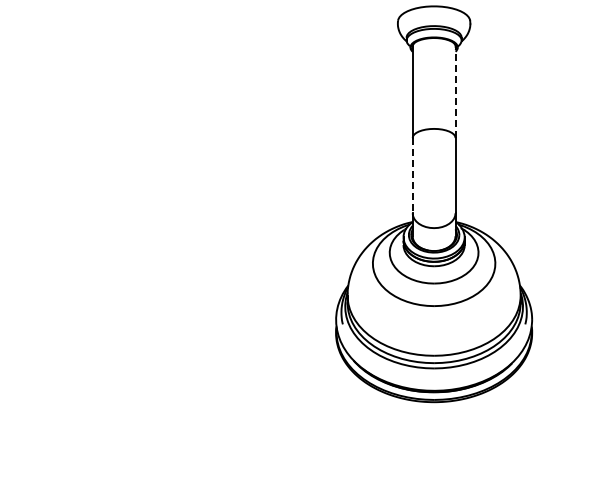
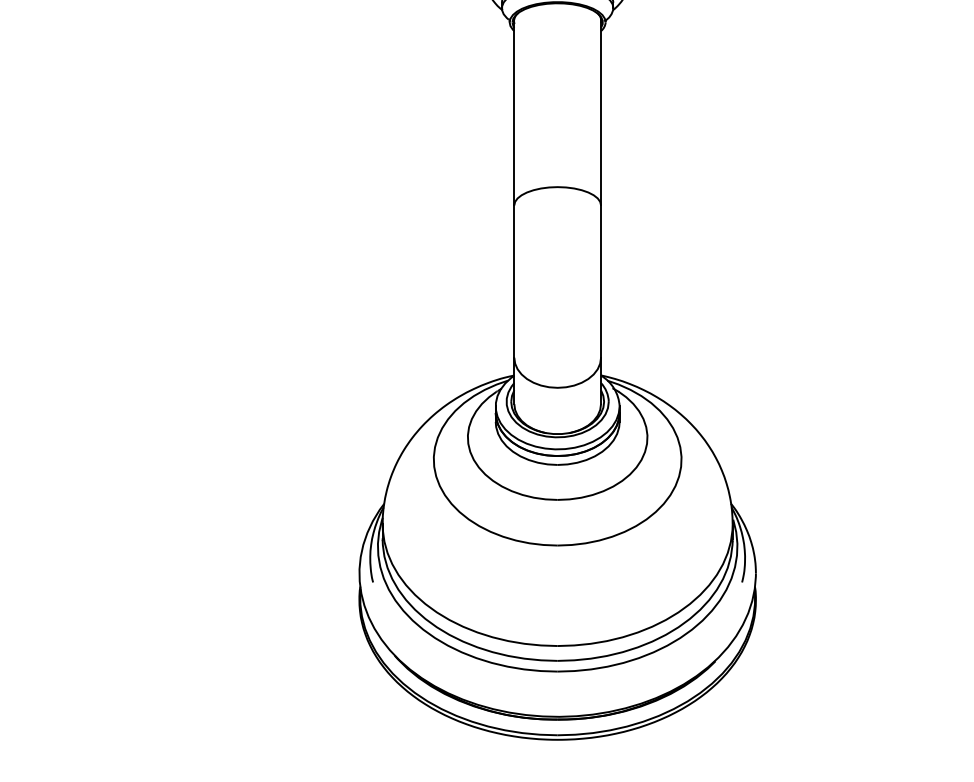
line: (455, 91) -> (600, 111), dashed -> solid
line: (412, 175) -> (513, 281), dashed -> solid

